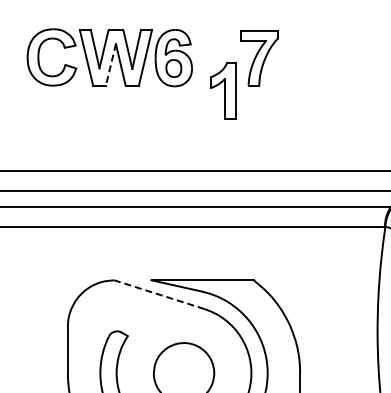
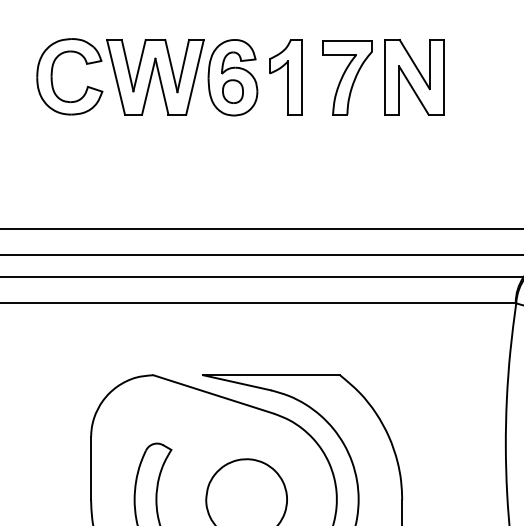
part: (309, 57) -> (414, 76), added
line: (110, 65) -> (148, 87), dashed -> solid
part: (223, 90) -> (286, 76), moved
line: (158, 294) -> (212, 394), dashed -> solid

